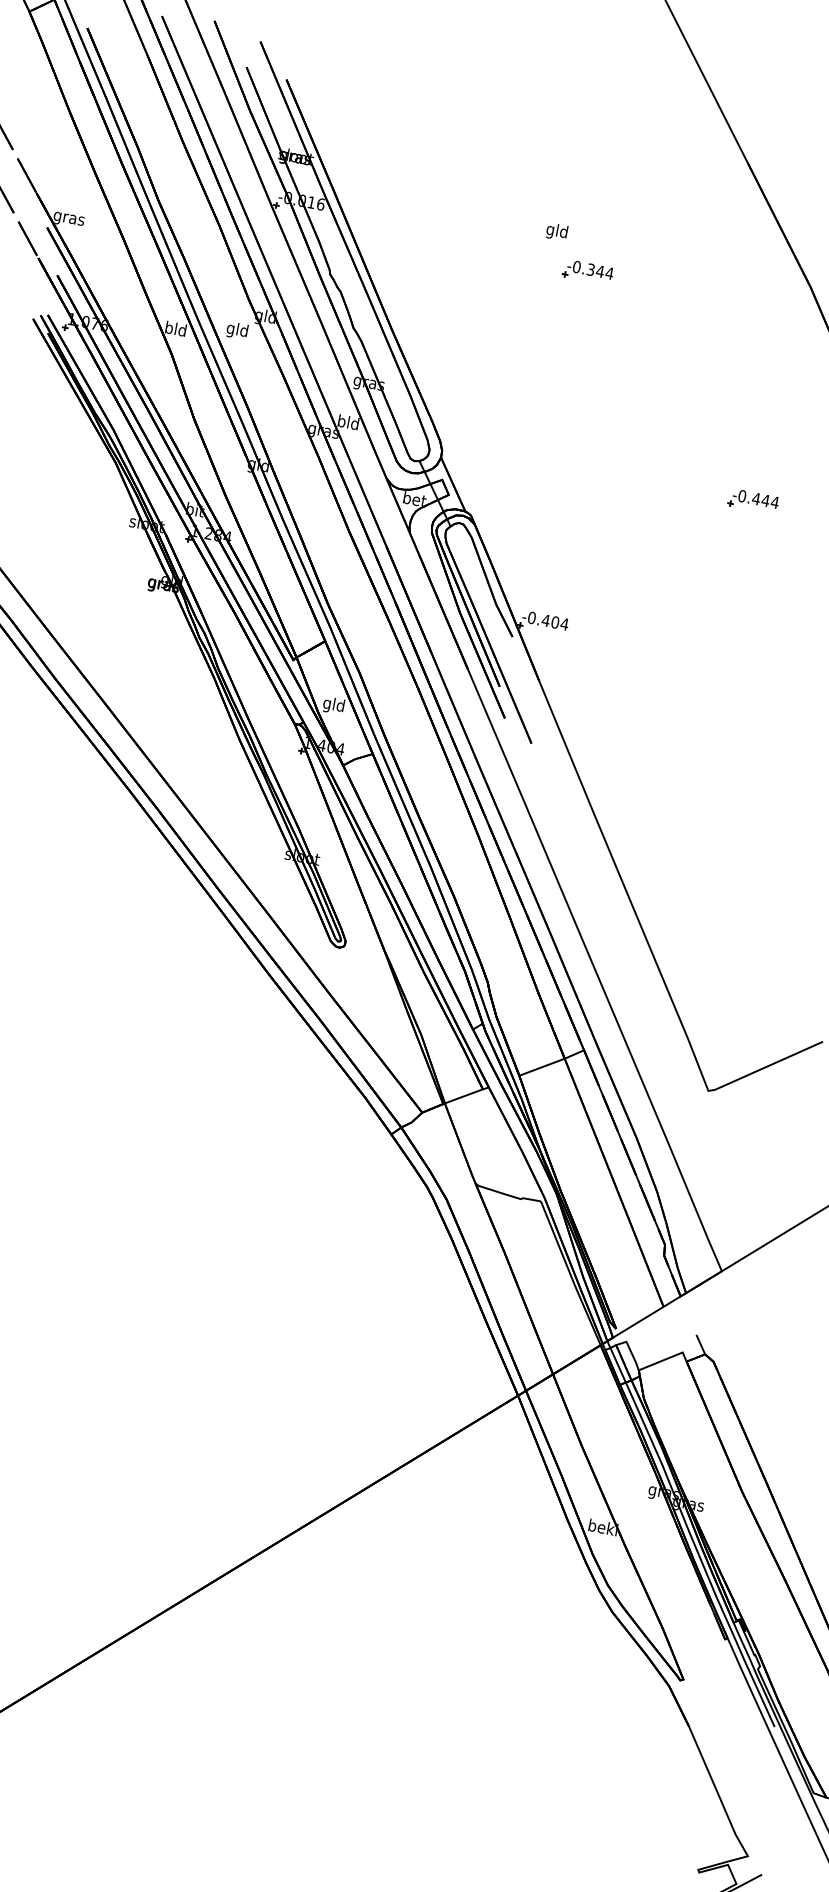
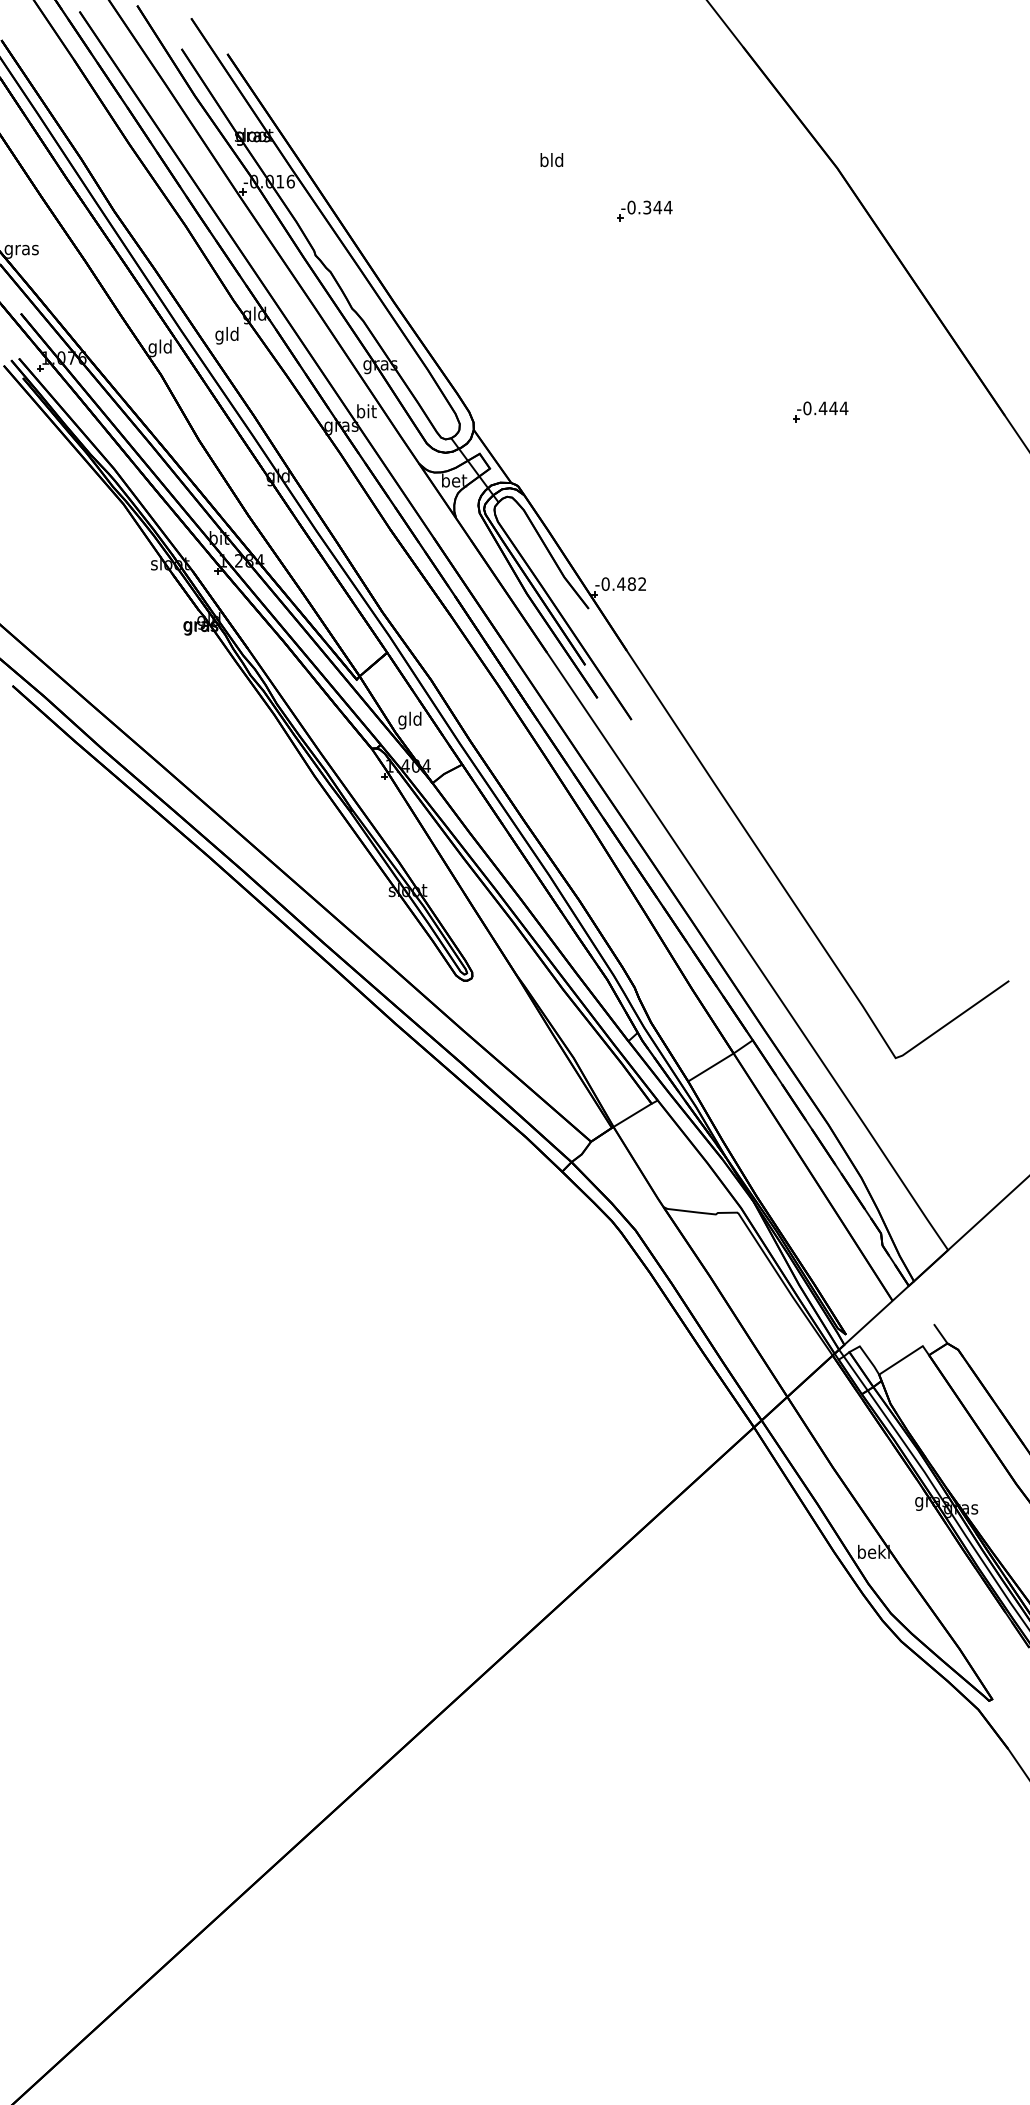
text: (550, 230) -> (544, 161), gld -> bld
part: (587, 271) -> (644, 210), moved
text: (168, 329) -> (152, 348), bld -> gld
text: (348, 422) -> (366, 411), bld -> bit
text: (559, 622) -> (636, 583), -0.404 -> -0.482

